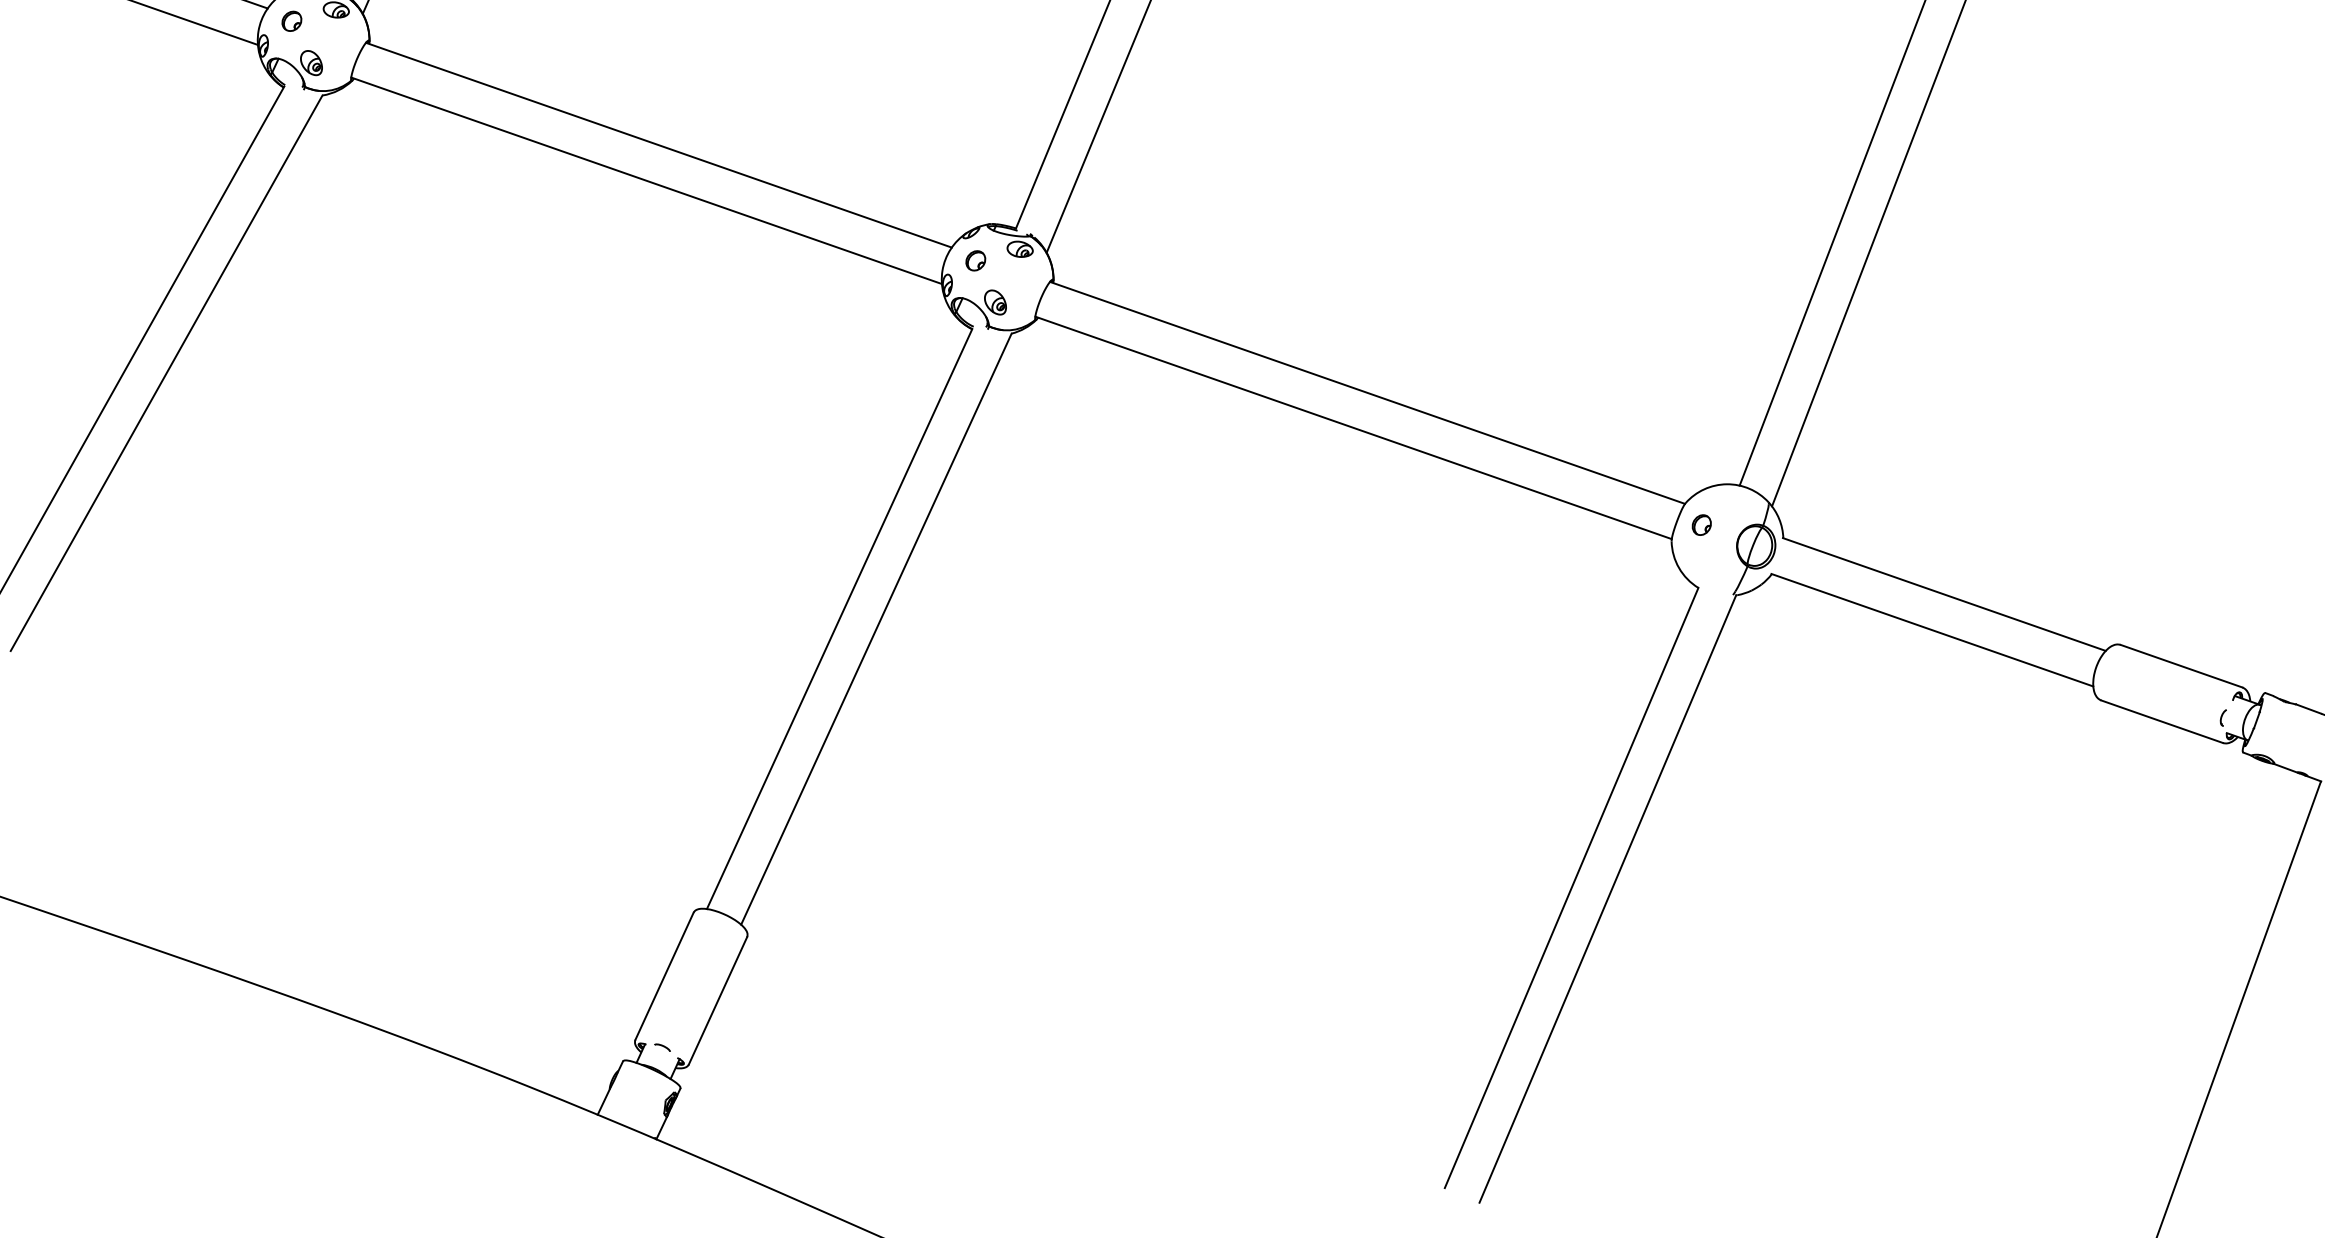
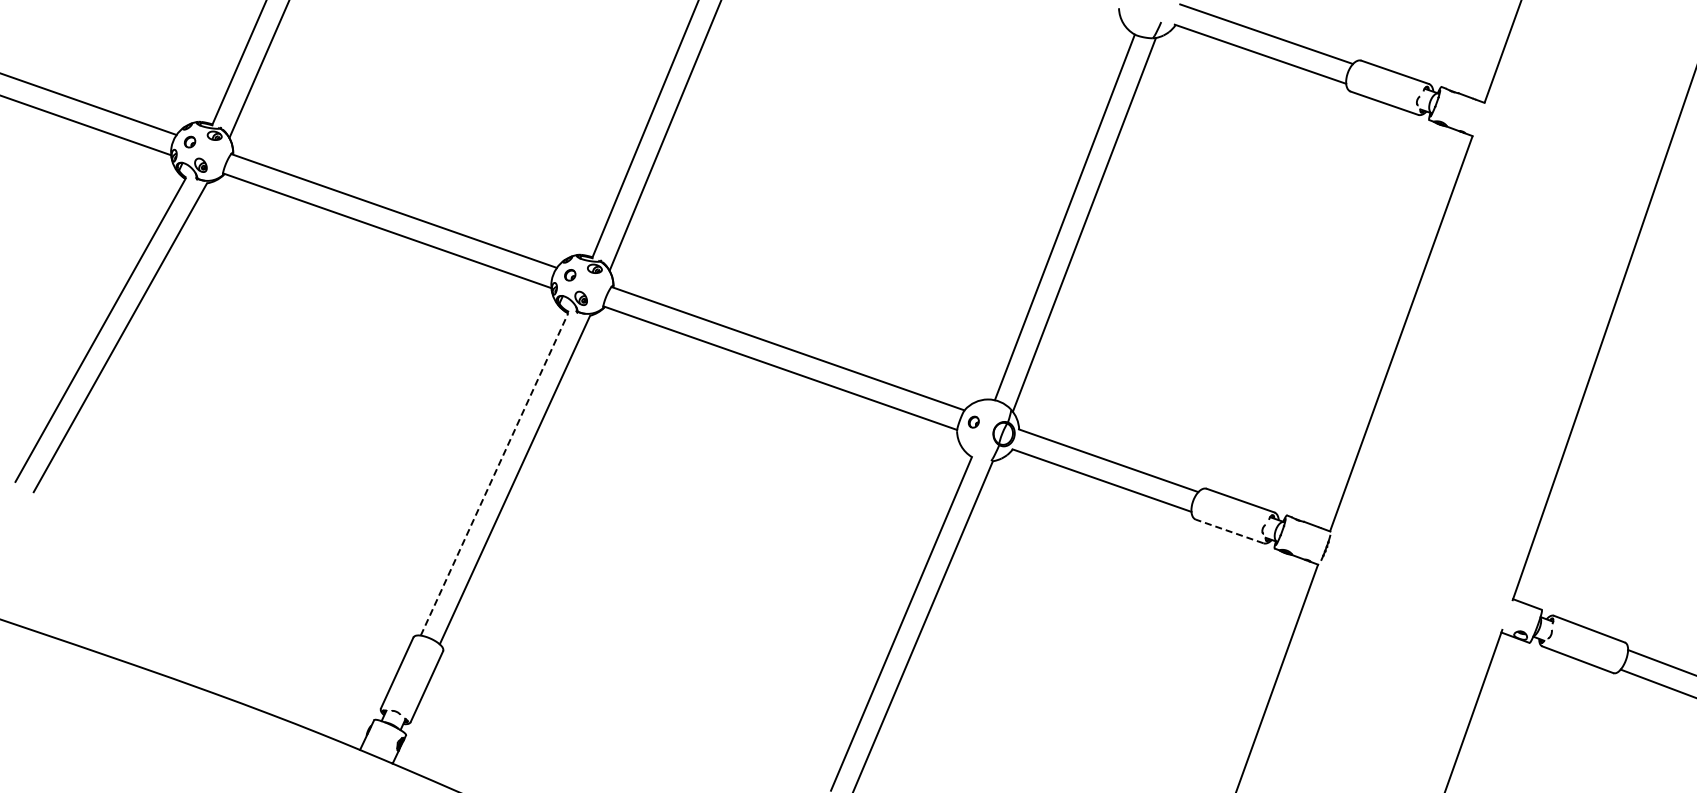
line: (839, 617) -> (494, 473), solid -> dashed
line: (2161, 721) -> (1229, 531), solid -> dashed

